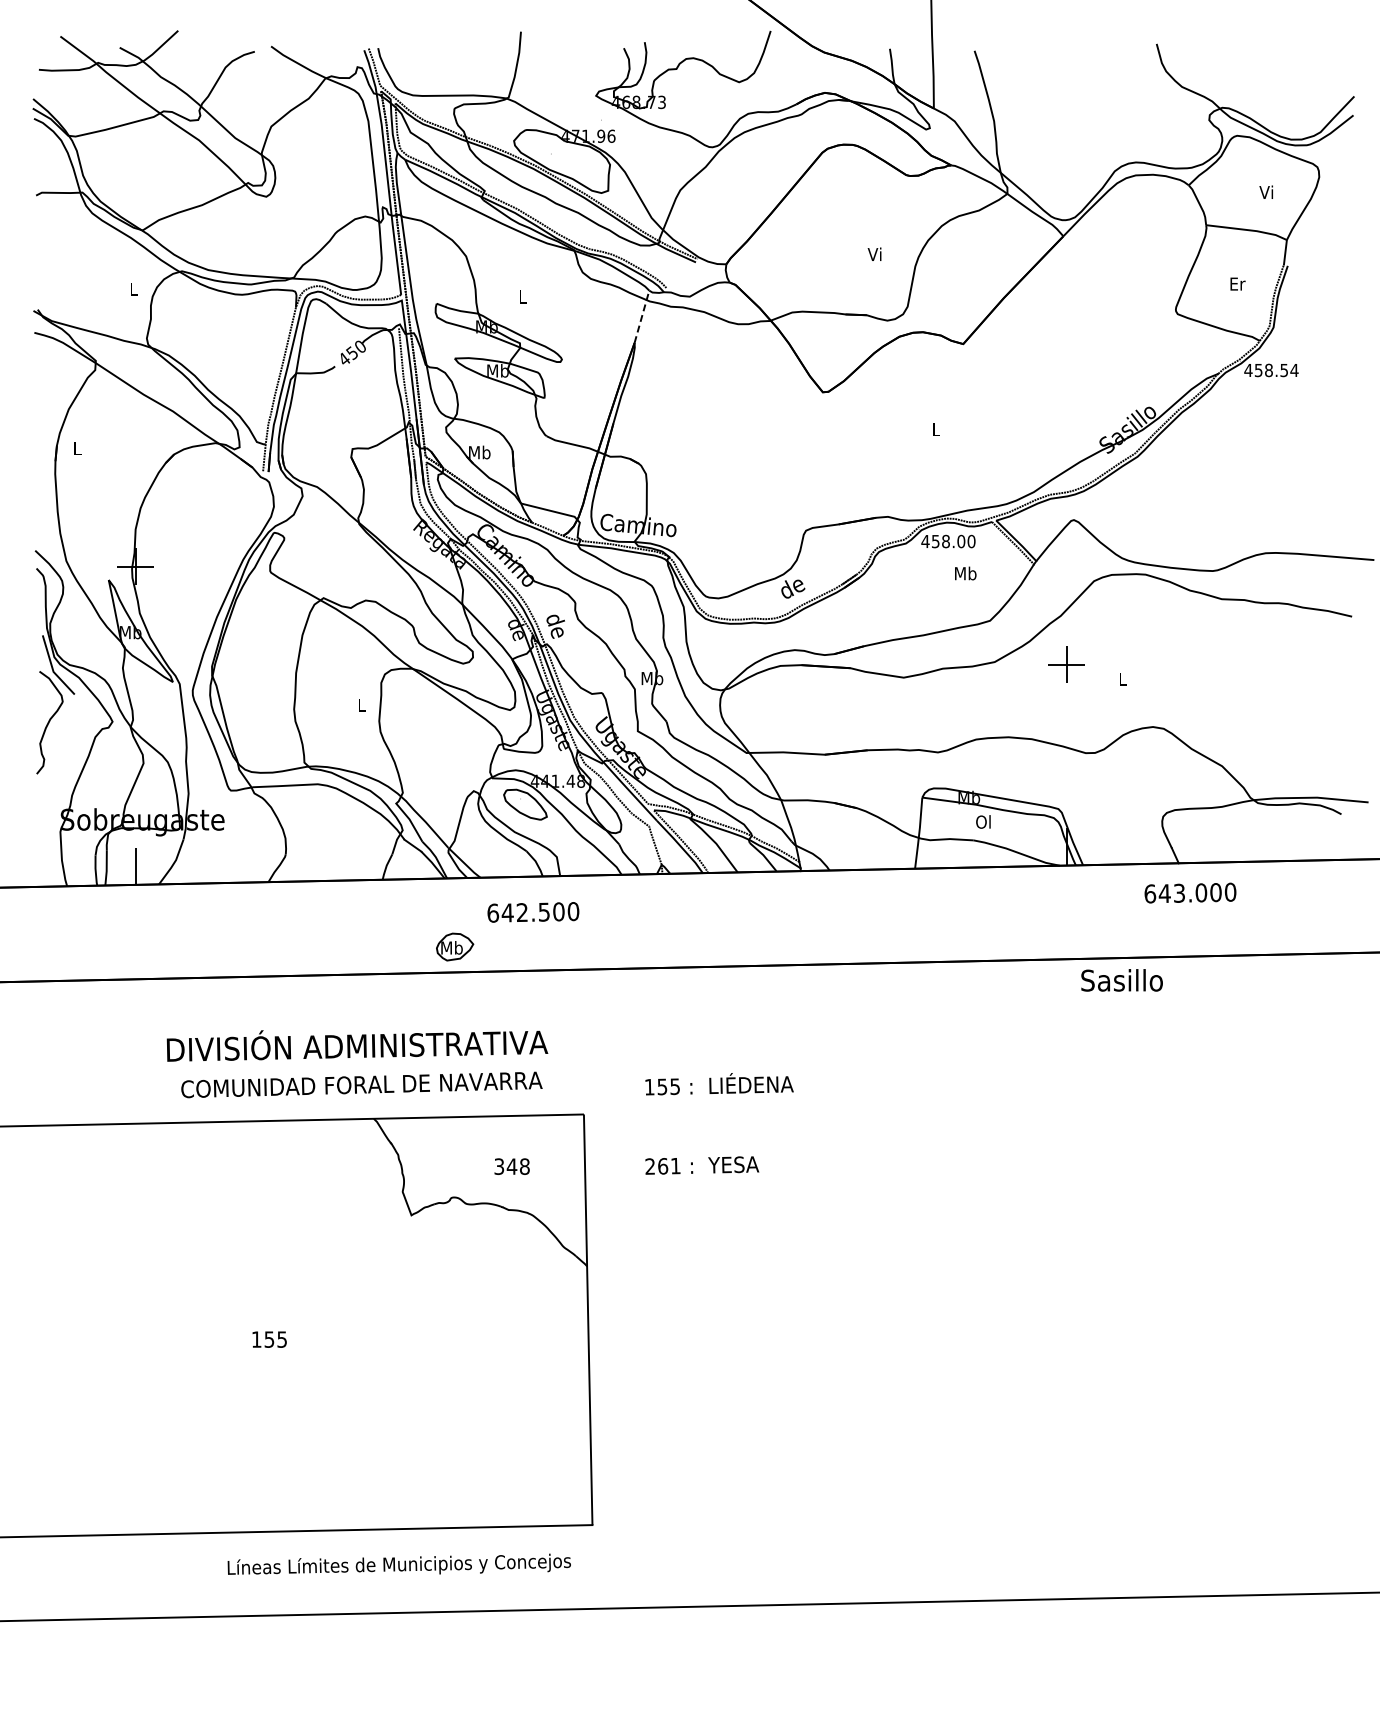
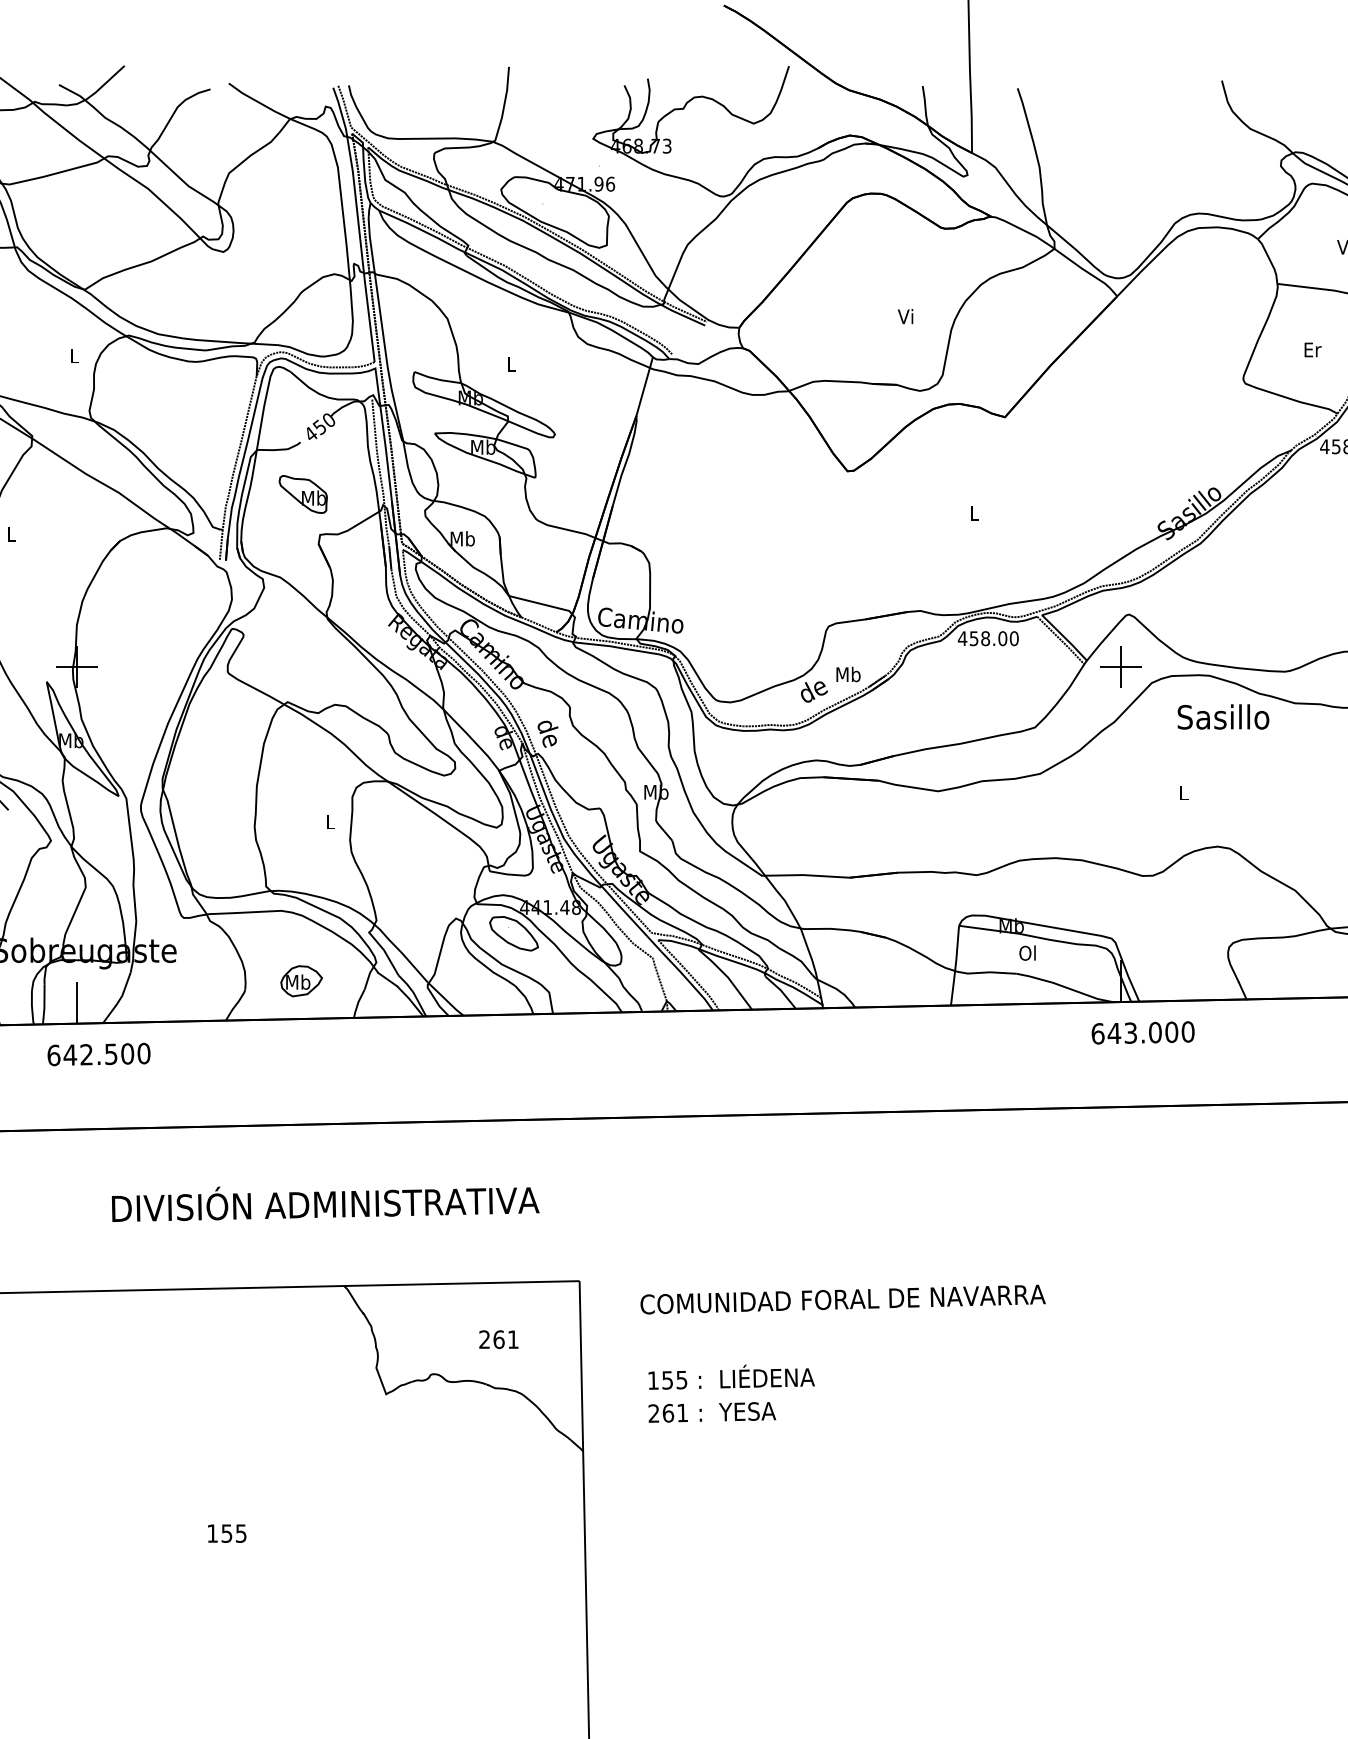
line: (642, 316) -> (645, 386), dashed -> solid
part: (337, 412) -> (303, 493), added
text: (965, 573) -> (848, 674), moved
part: (1066, 664) -> (1120, 666), moved
text: (1190, 892) -> (1143, 1032), moved
text: (533, 912) -> (99, 1054), moved
part: (455, 946) -> (302, 980), moved
text: (1121, 980) -> (1222, 717), moved
text: (361, 1084) -> (842, 1299), moved
text: (719, 1084) -> (731, 1377), moved
text: (702, 1165) -> (712, 1412), moved
text: (511, 1166) -> (498, 1339), 348 -> 261

